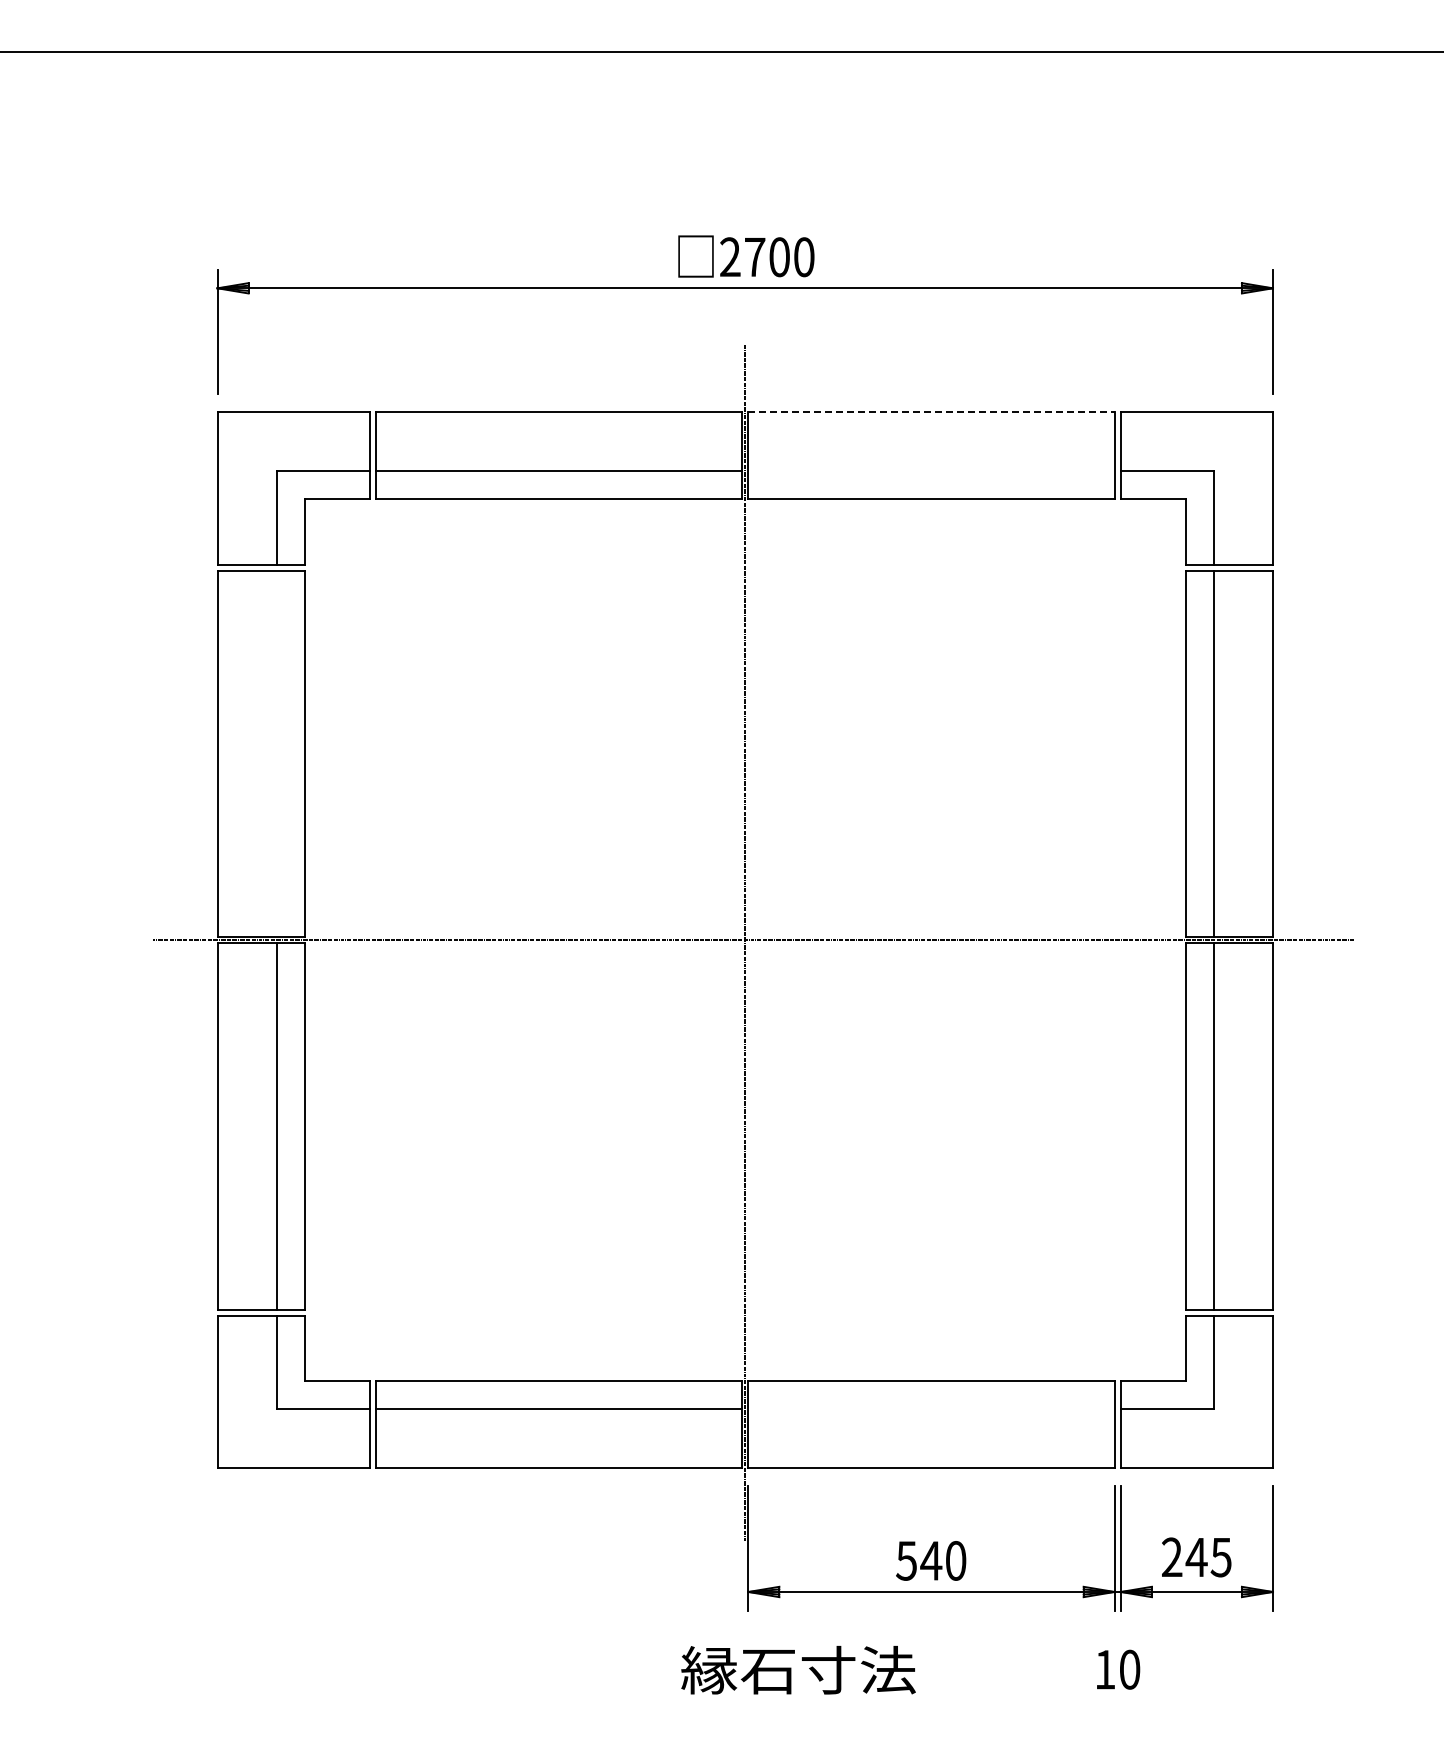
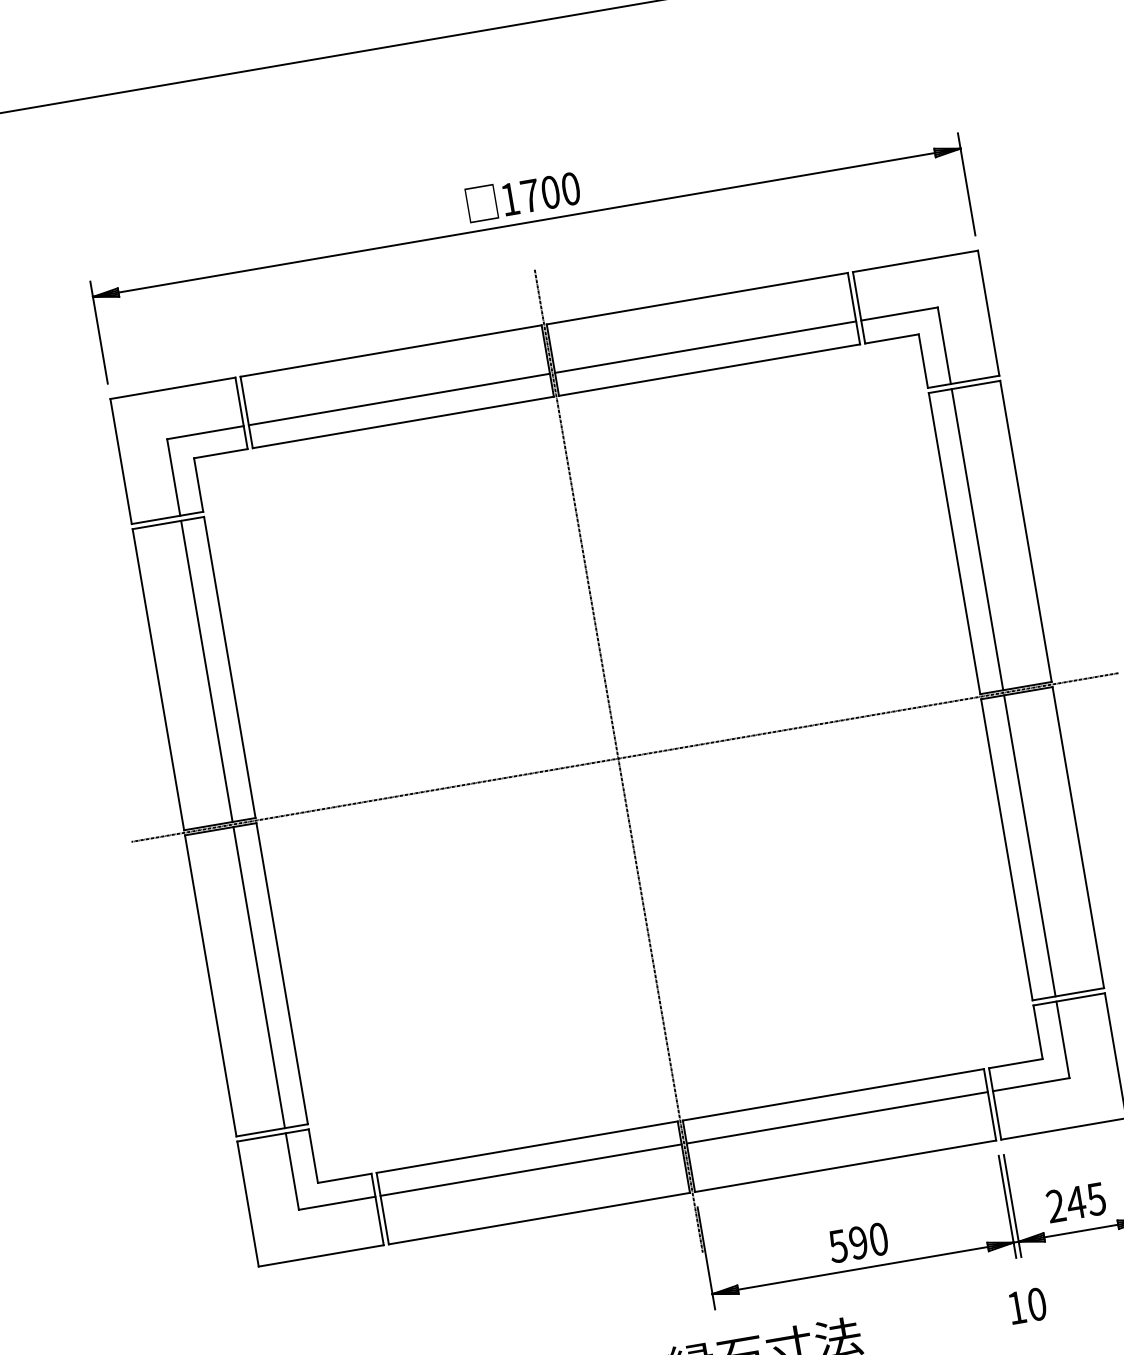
text: (730, 256) -> (510, 198), 2700 -> 1700
line: (932, 412) -> (698, 298), dashed -> solid
line: (931, 471) -> (705, 347), added
line: (276, 753) -> (206, 671), added
line: (931, 1408) -> (837, 1117), added
text: (931, 1560) -> (858, 1242), 540 -> 590

